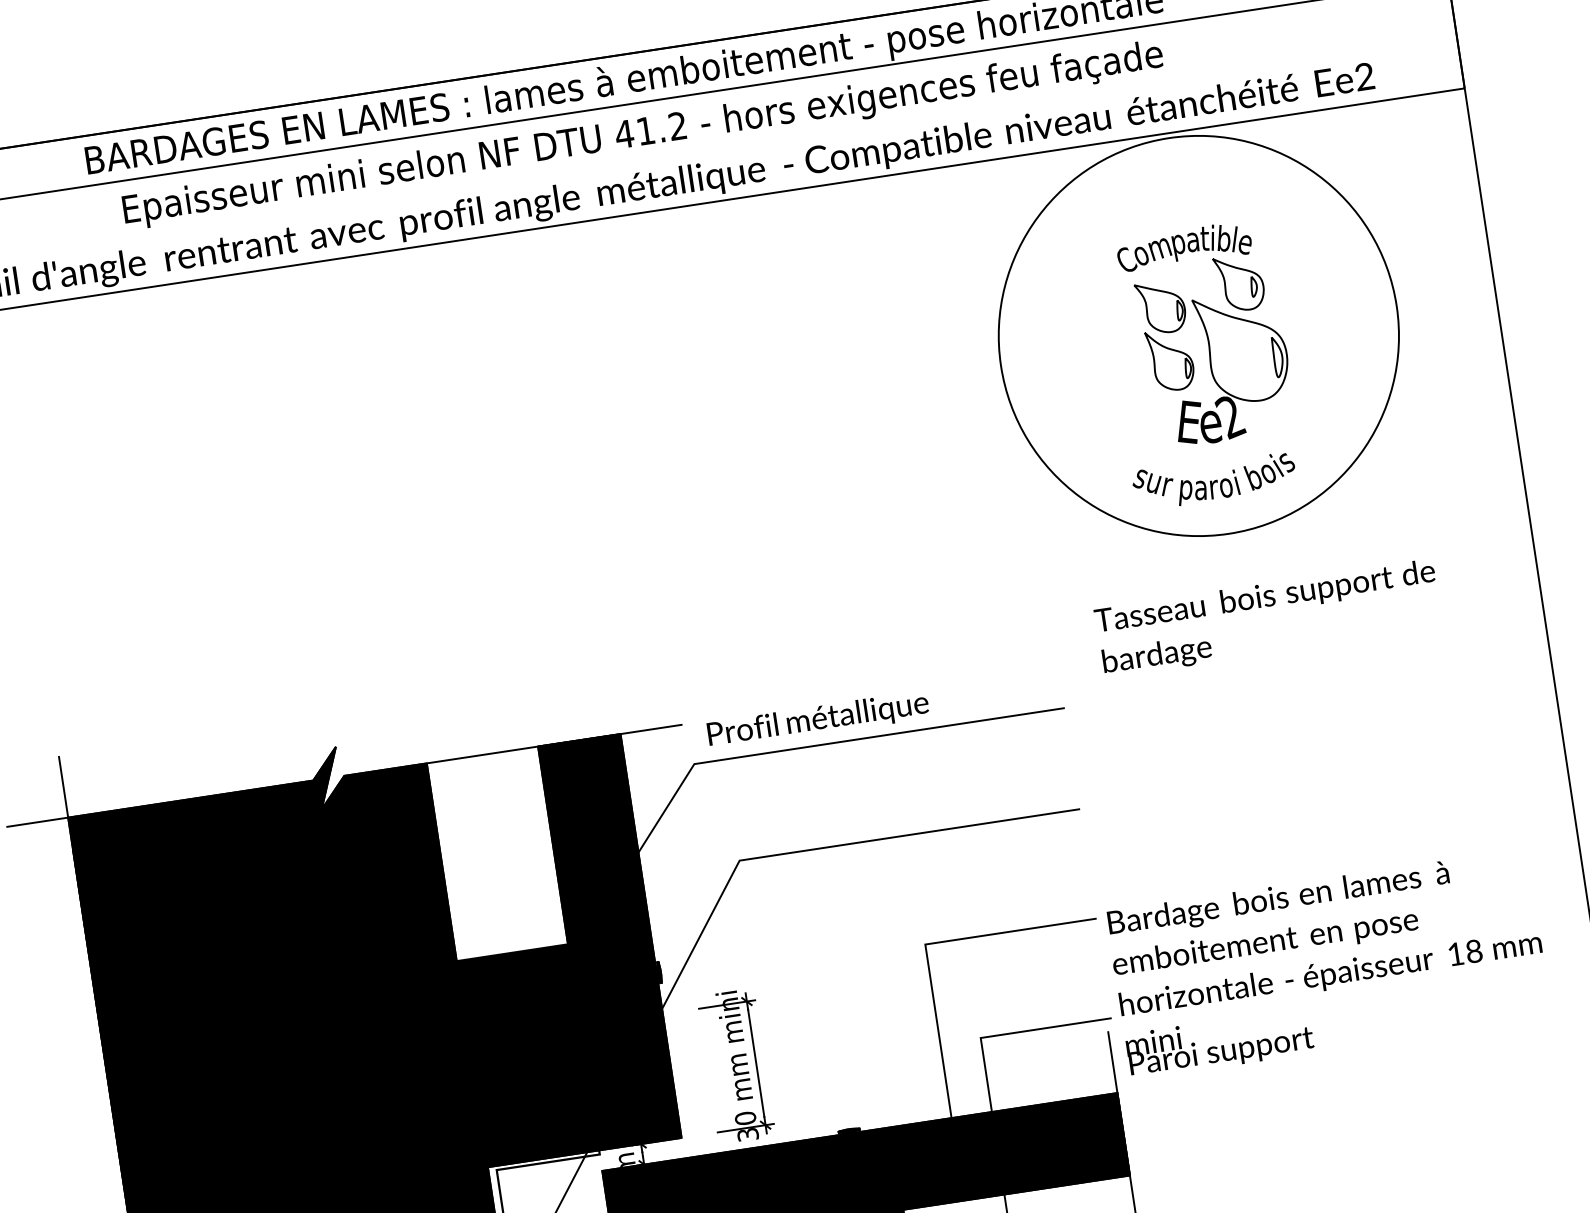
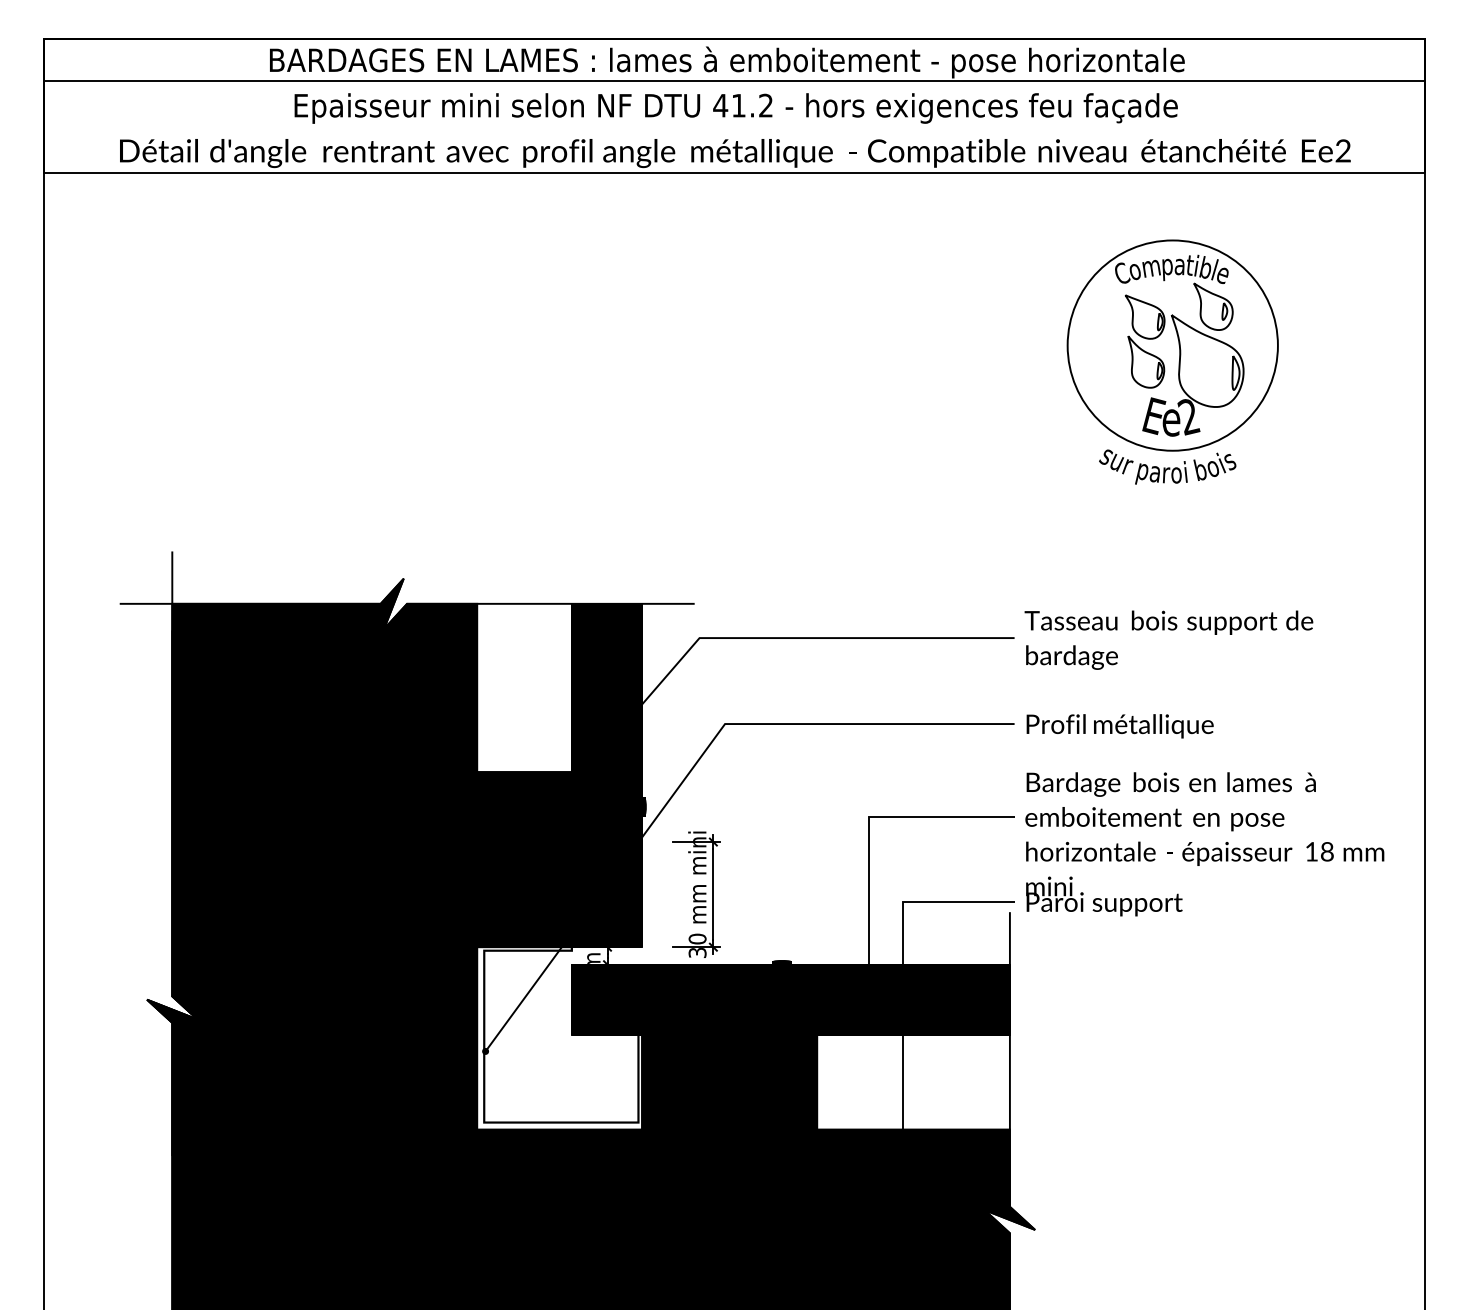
circle: (1198, 335) -> (1172, 345), size x0.62
text: (1267, 617) -> (1168, 639), moved
text: (817, 720) -> (1119, 726), moved
text: (1328, 964) -> (1204, 844), moved

